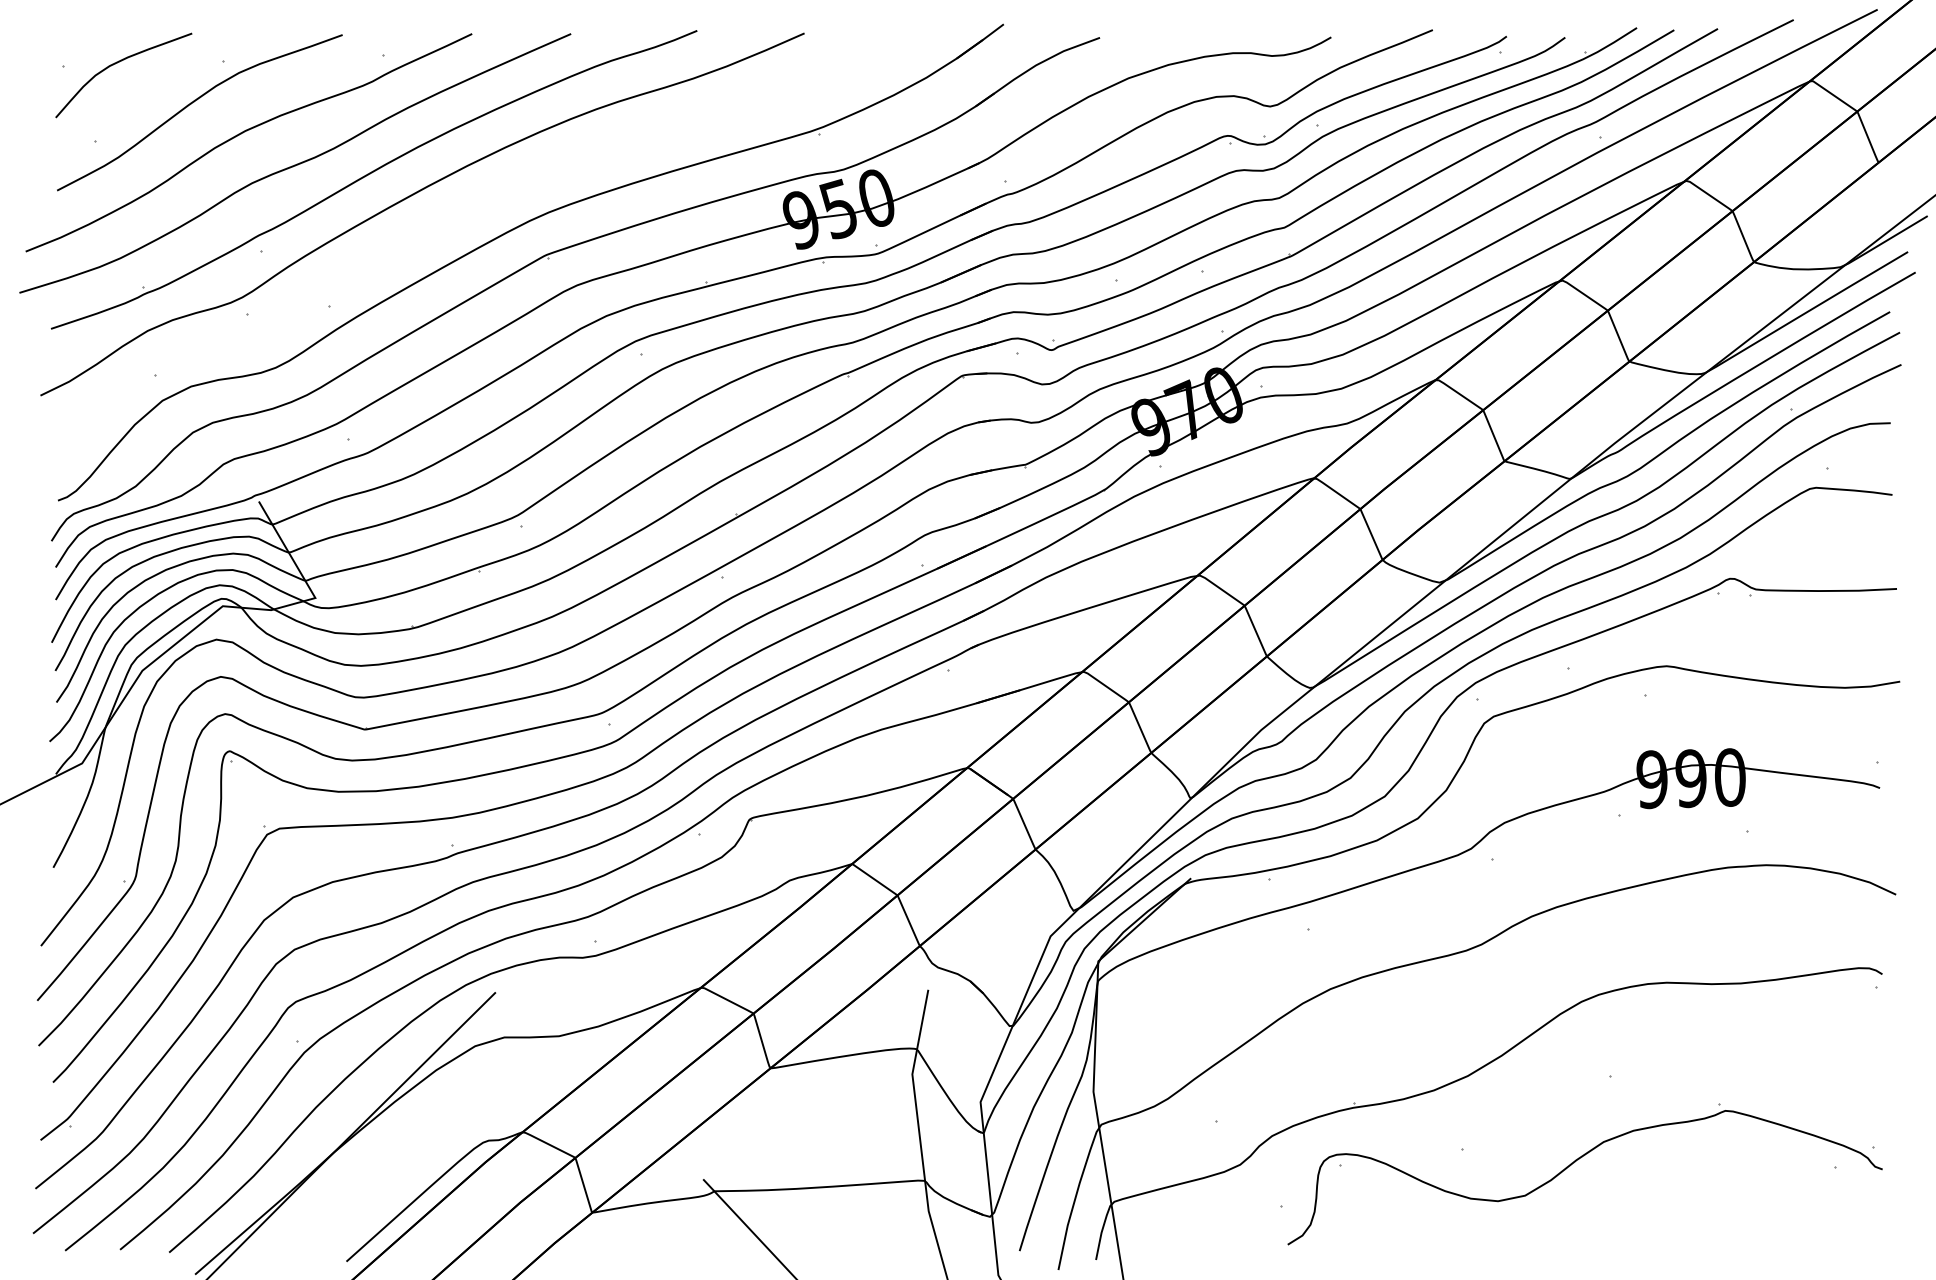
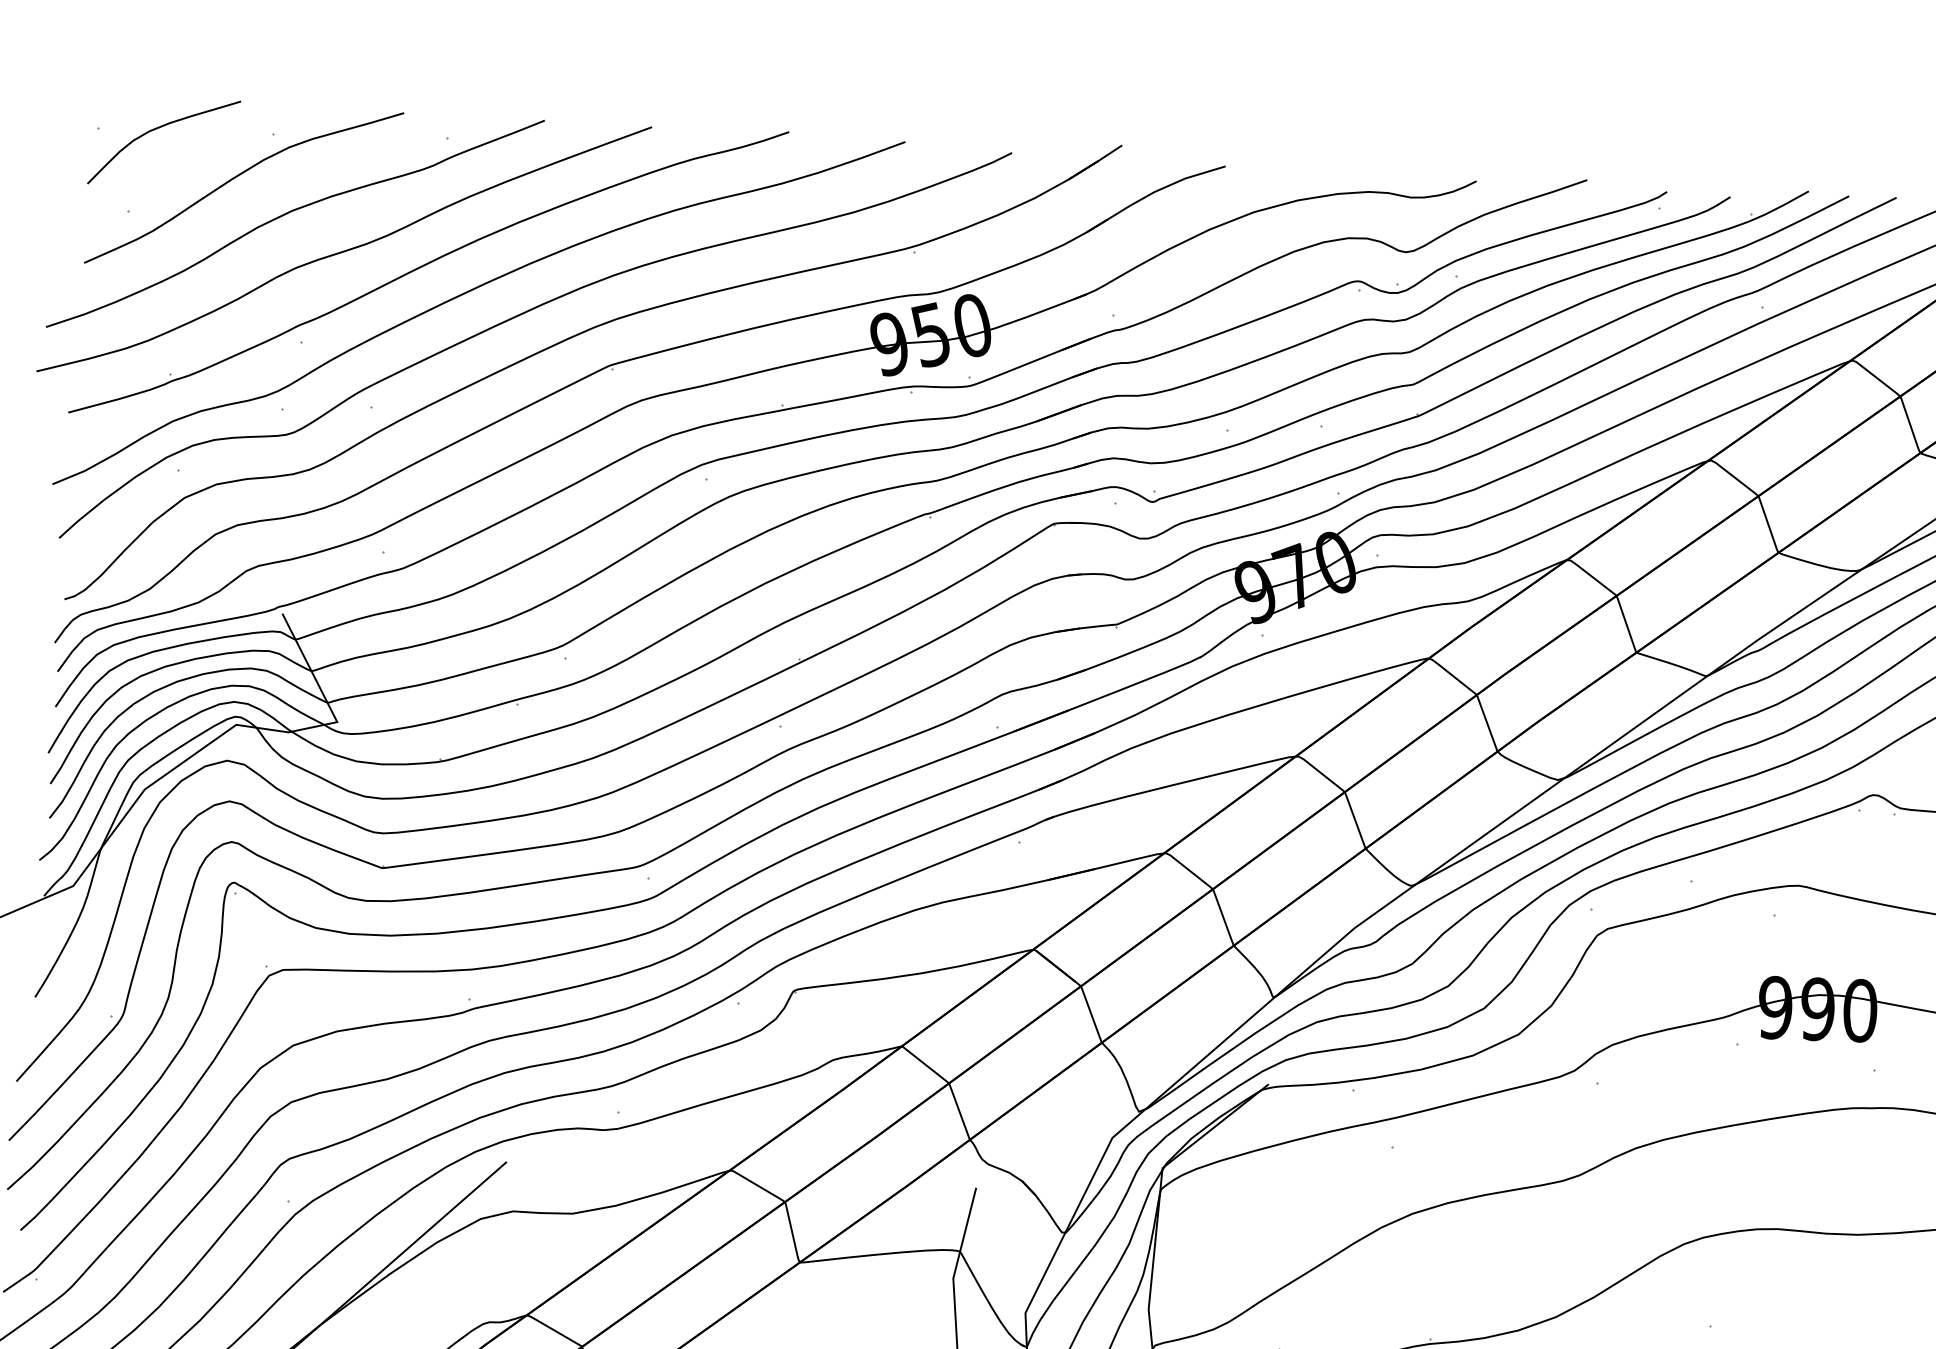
curve: (463, 213) -> (523, 314), added

